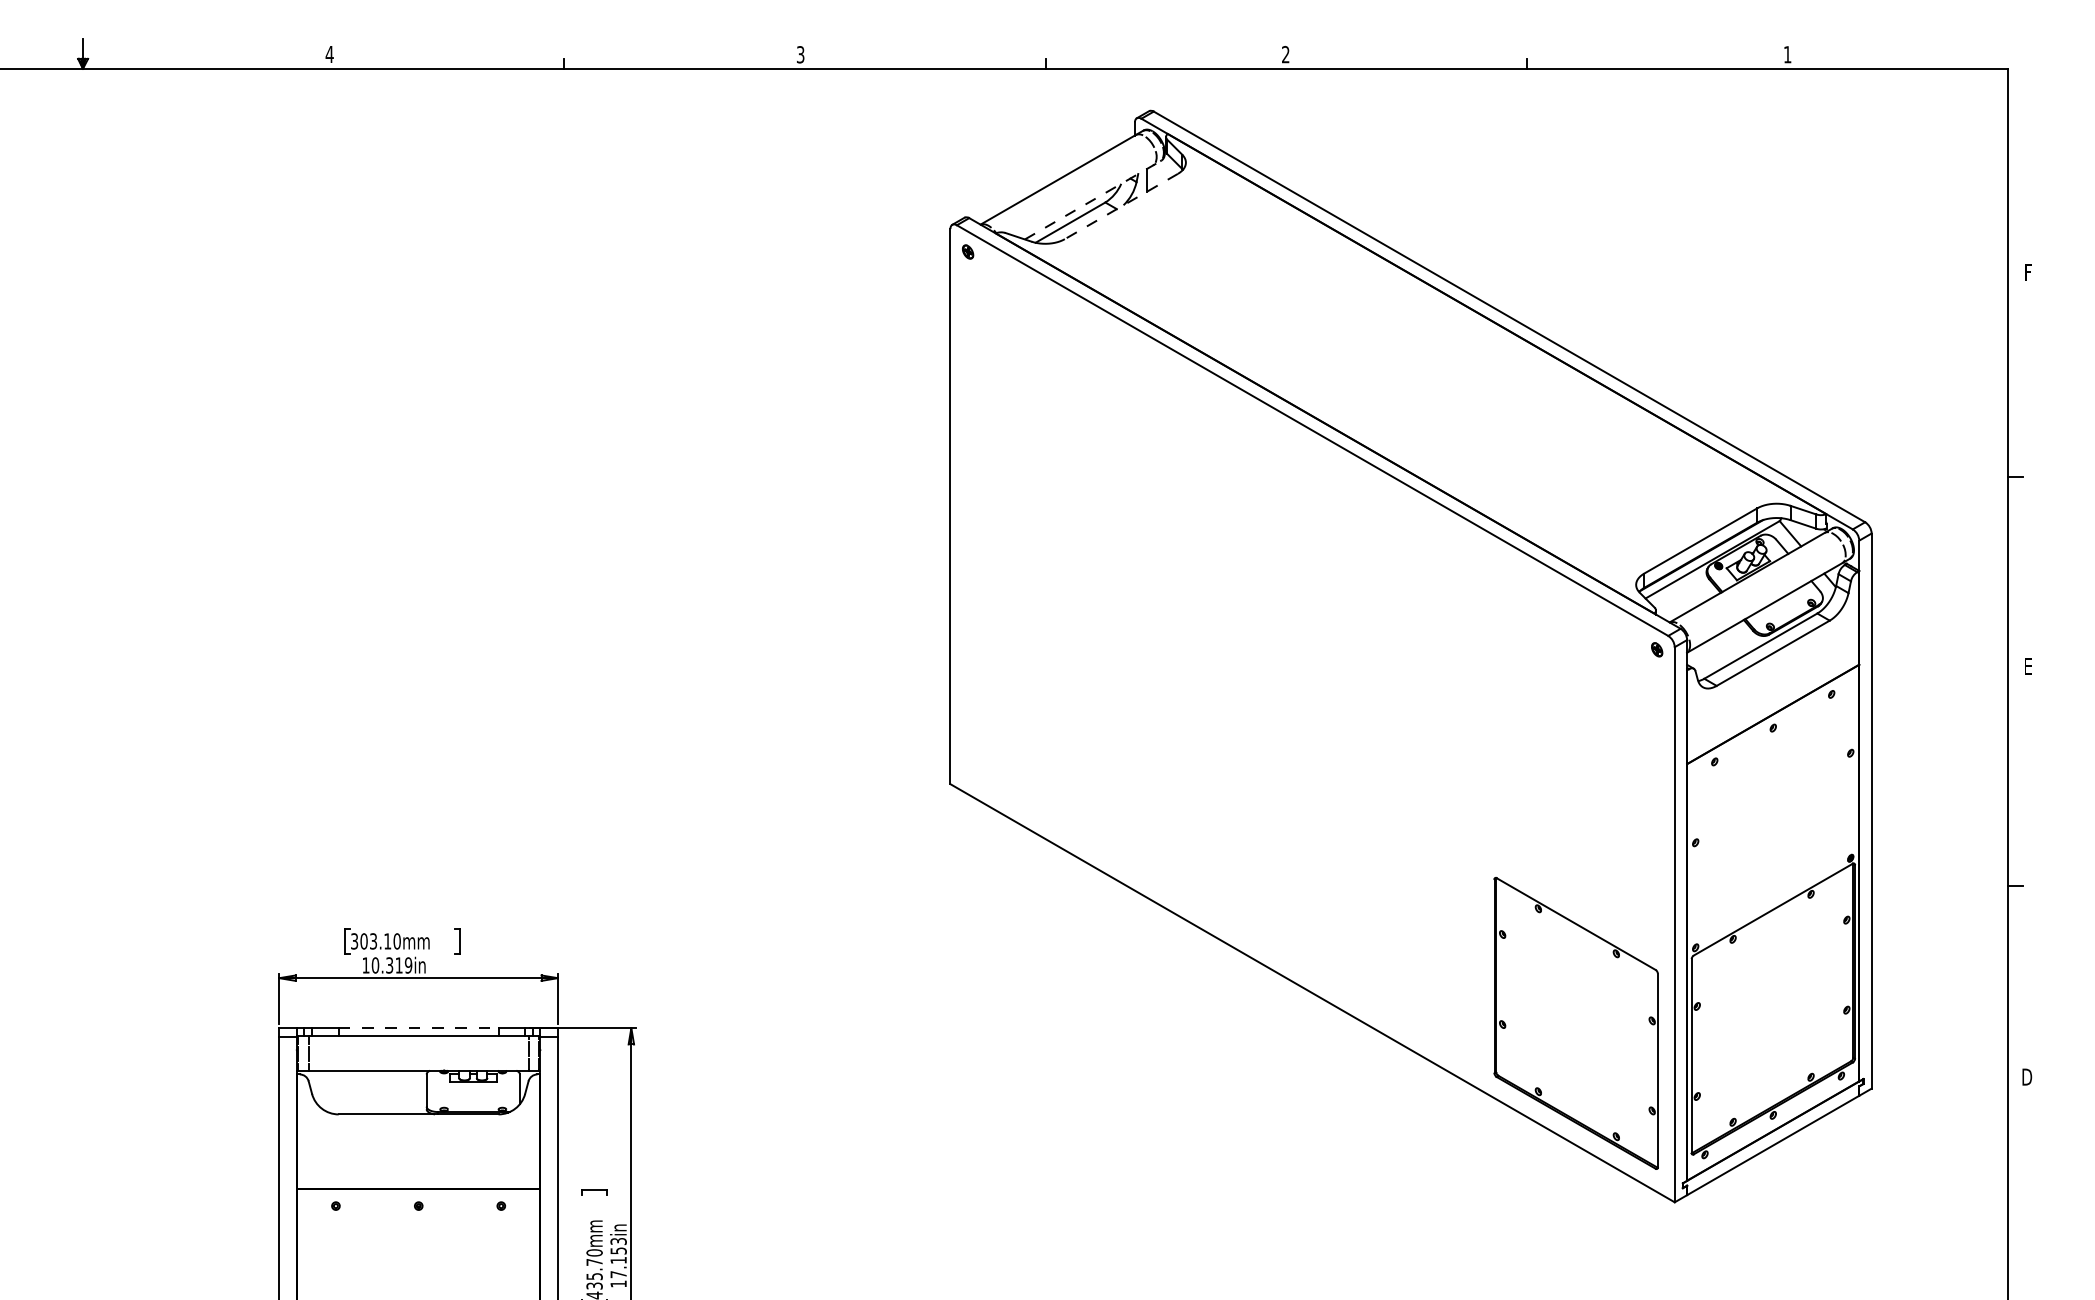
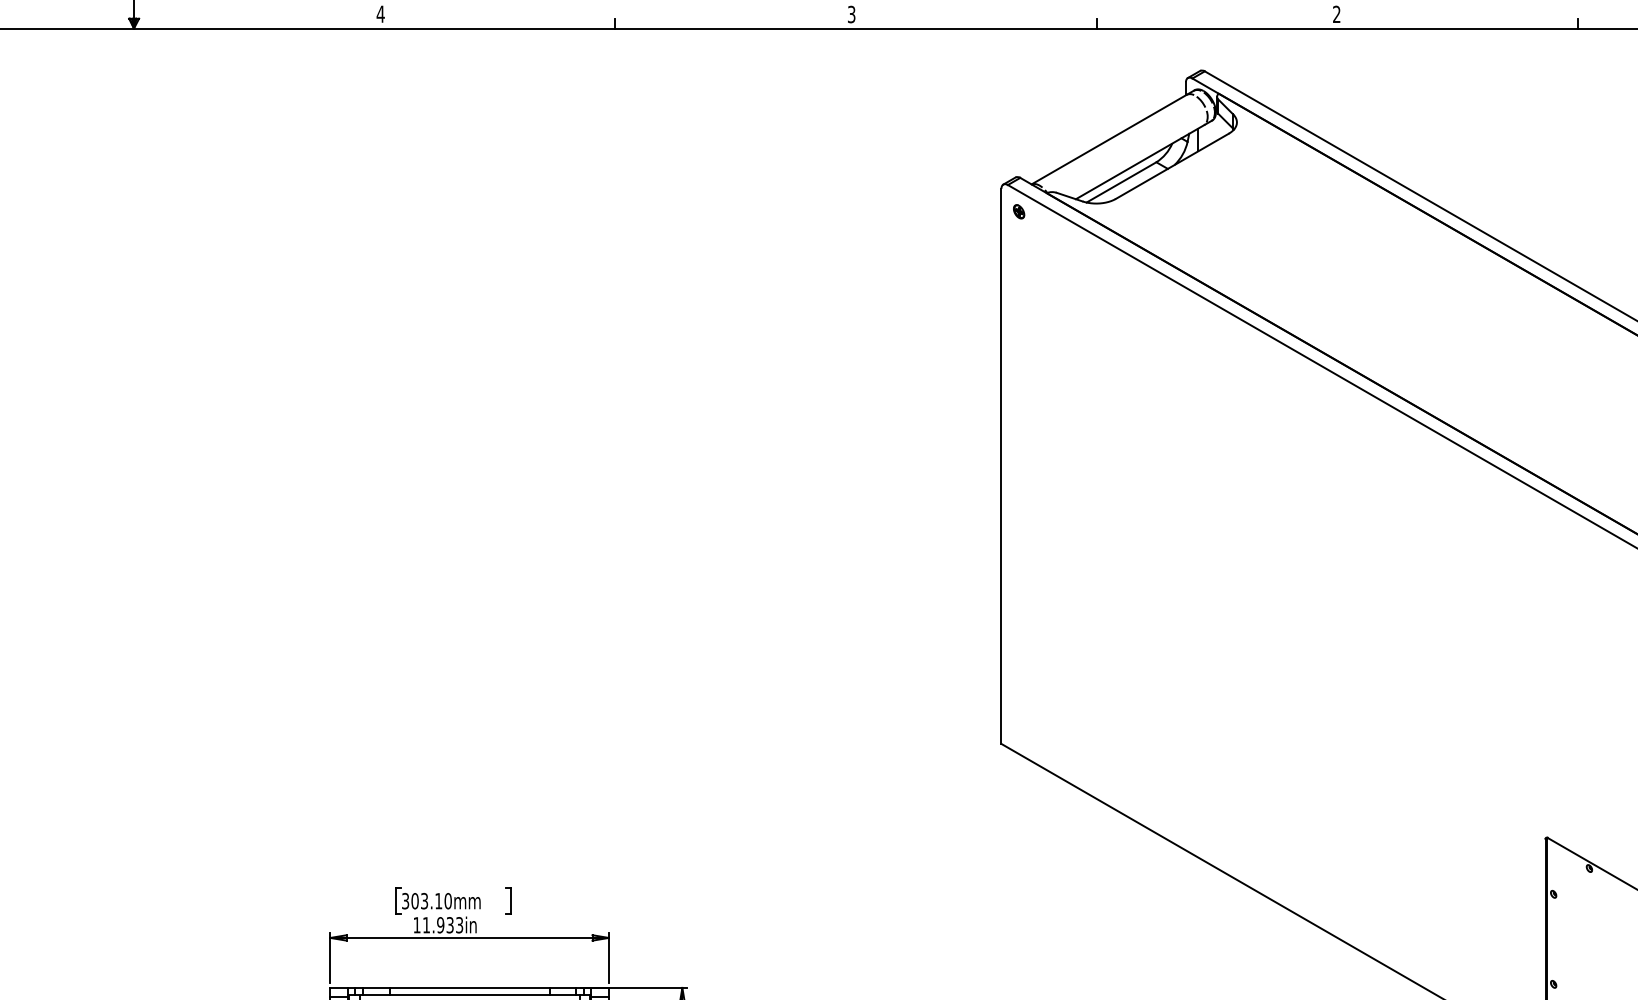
line: (1093, 200) -> (1144, 160), dashed -> solid
line: (1120, 206) -> (1171, 166), dashed -> solid
text: (391, 965) -> (442, 925), 10.319in -> 11.933in
line: (418, 1028) -> (469, 988), dashed -> solid

